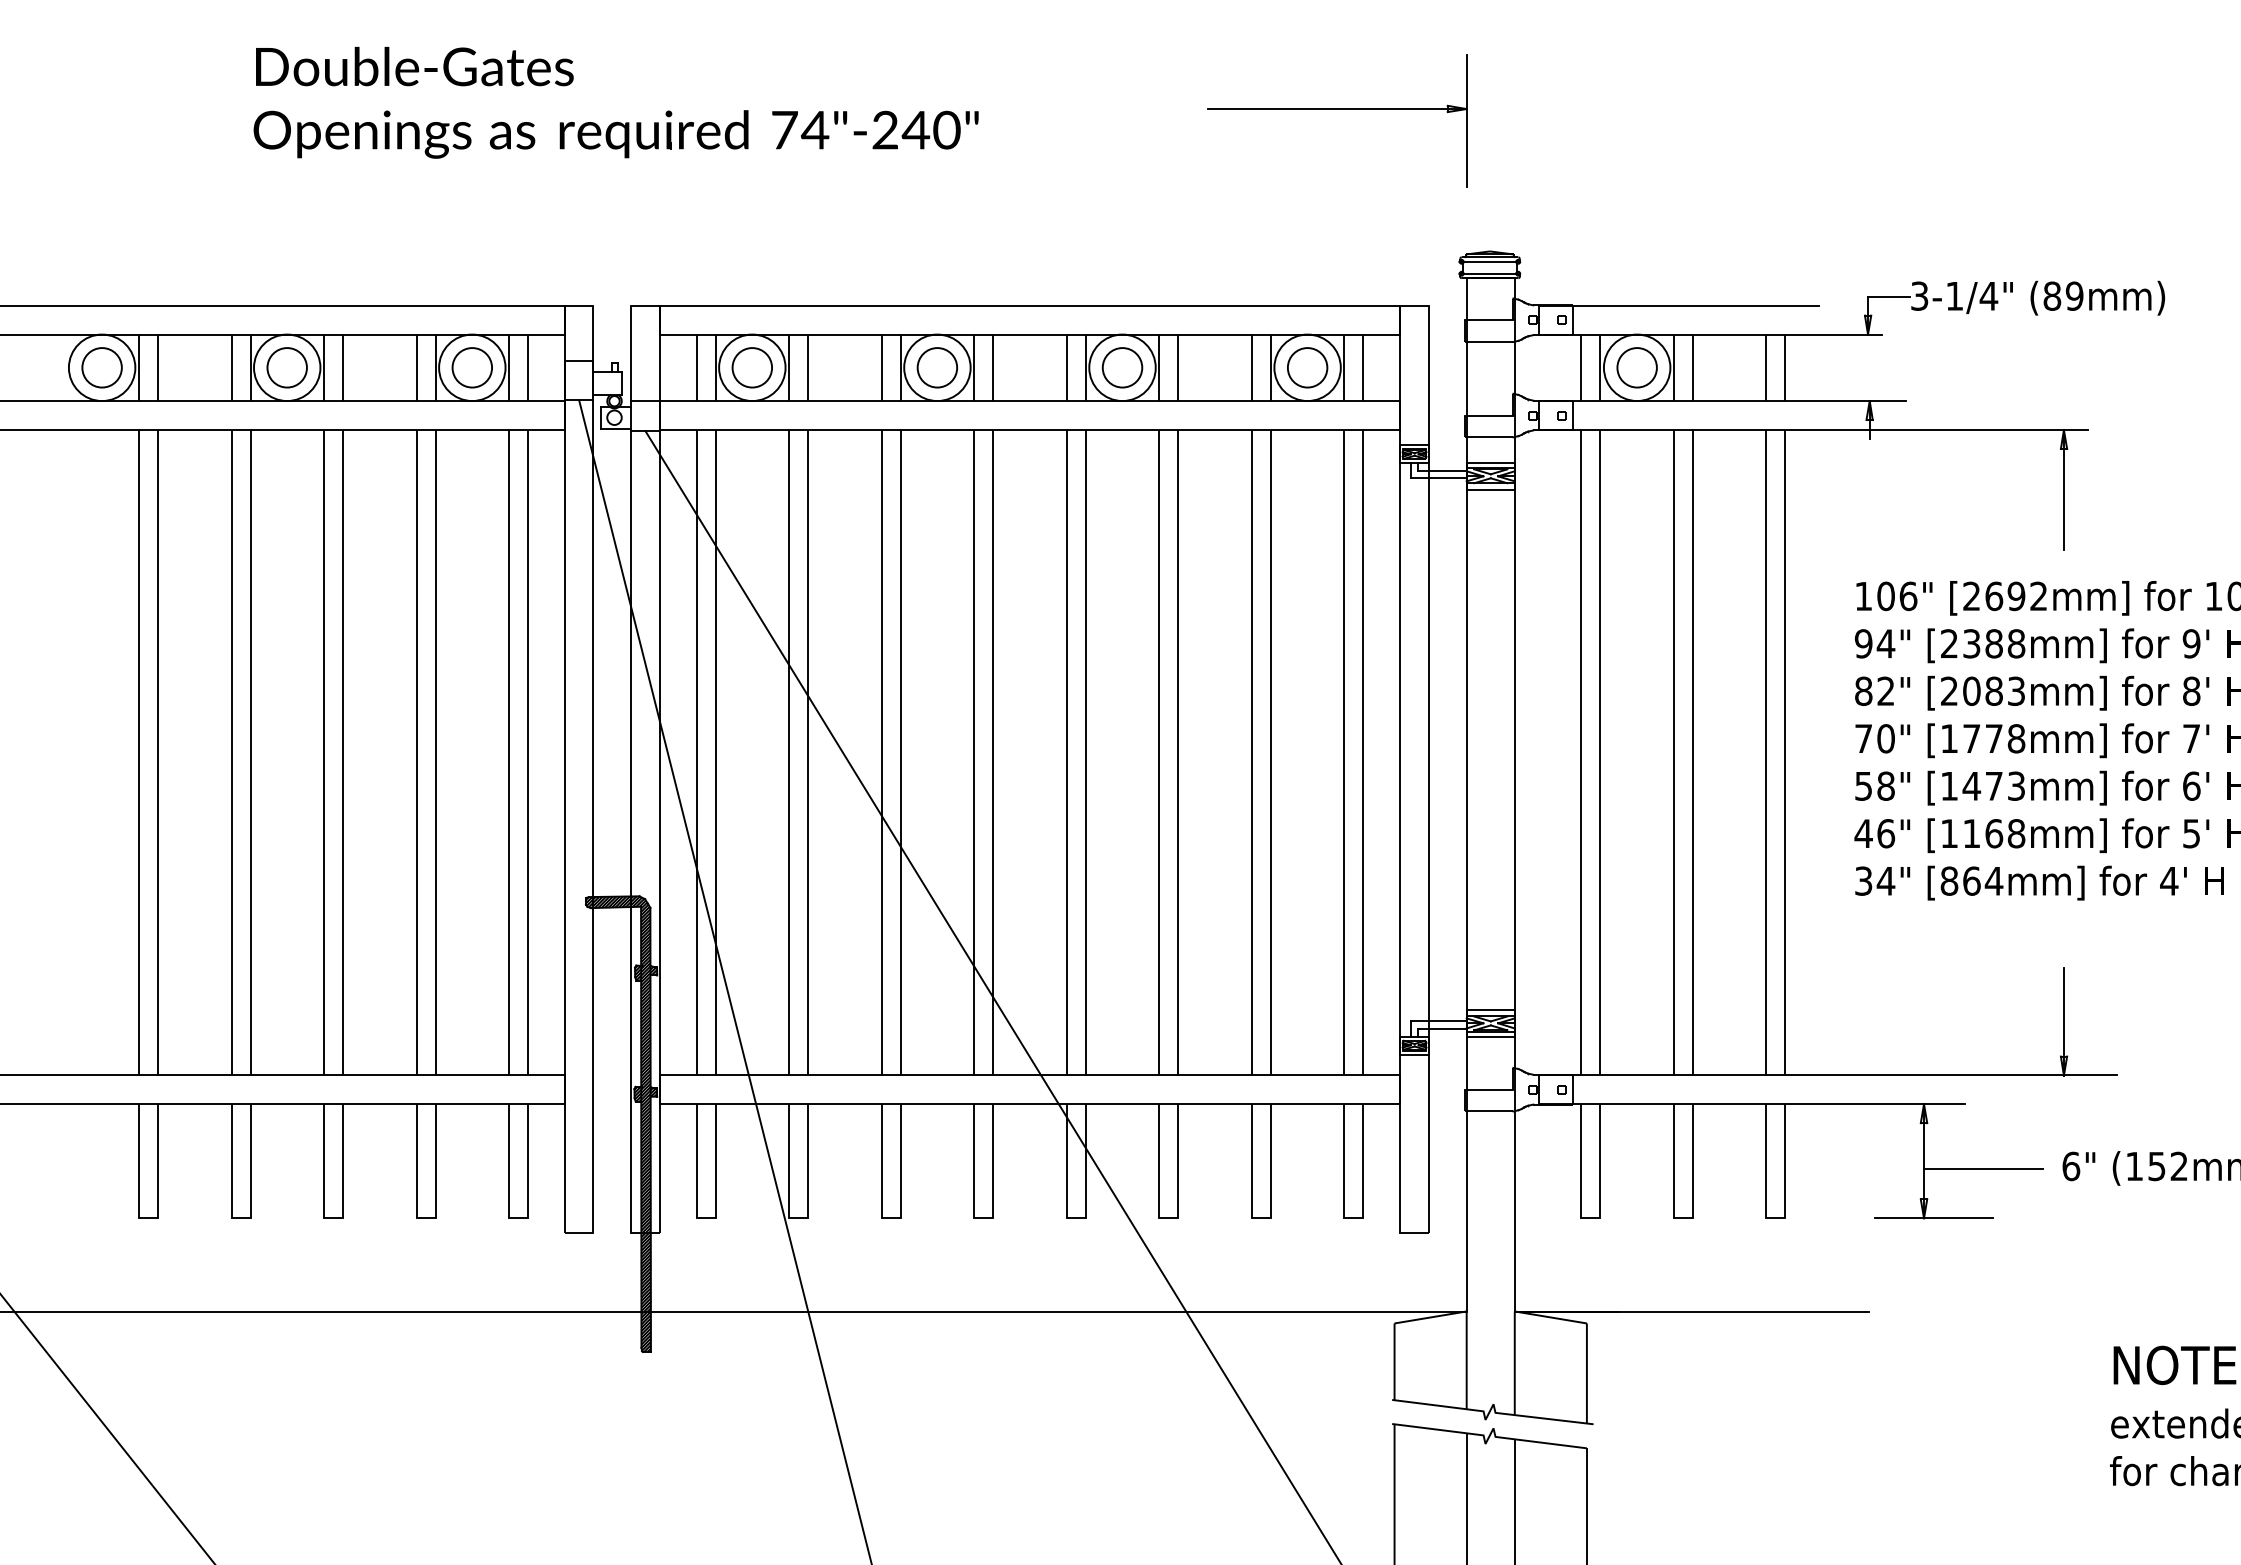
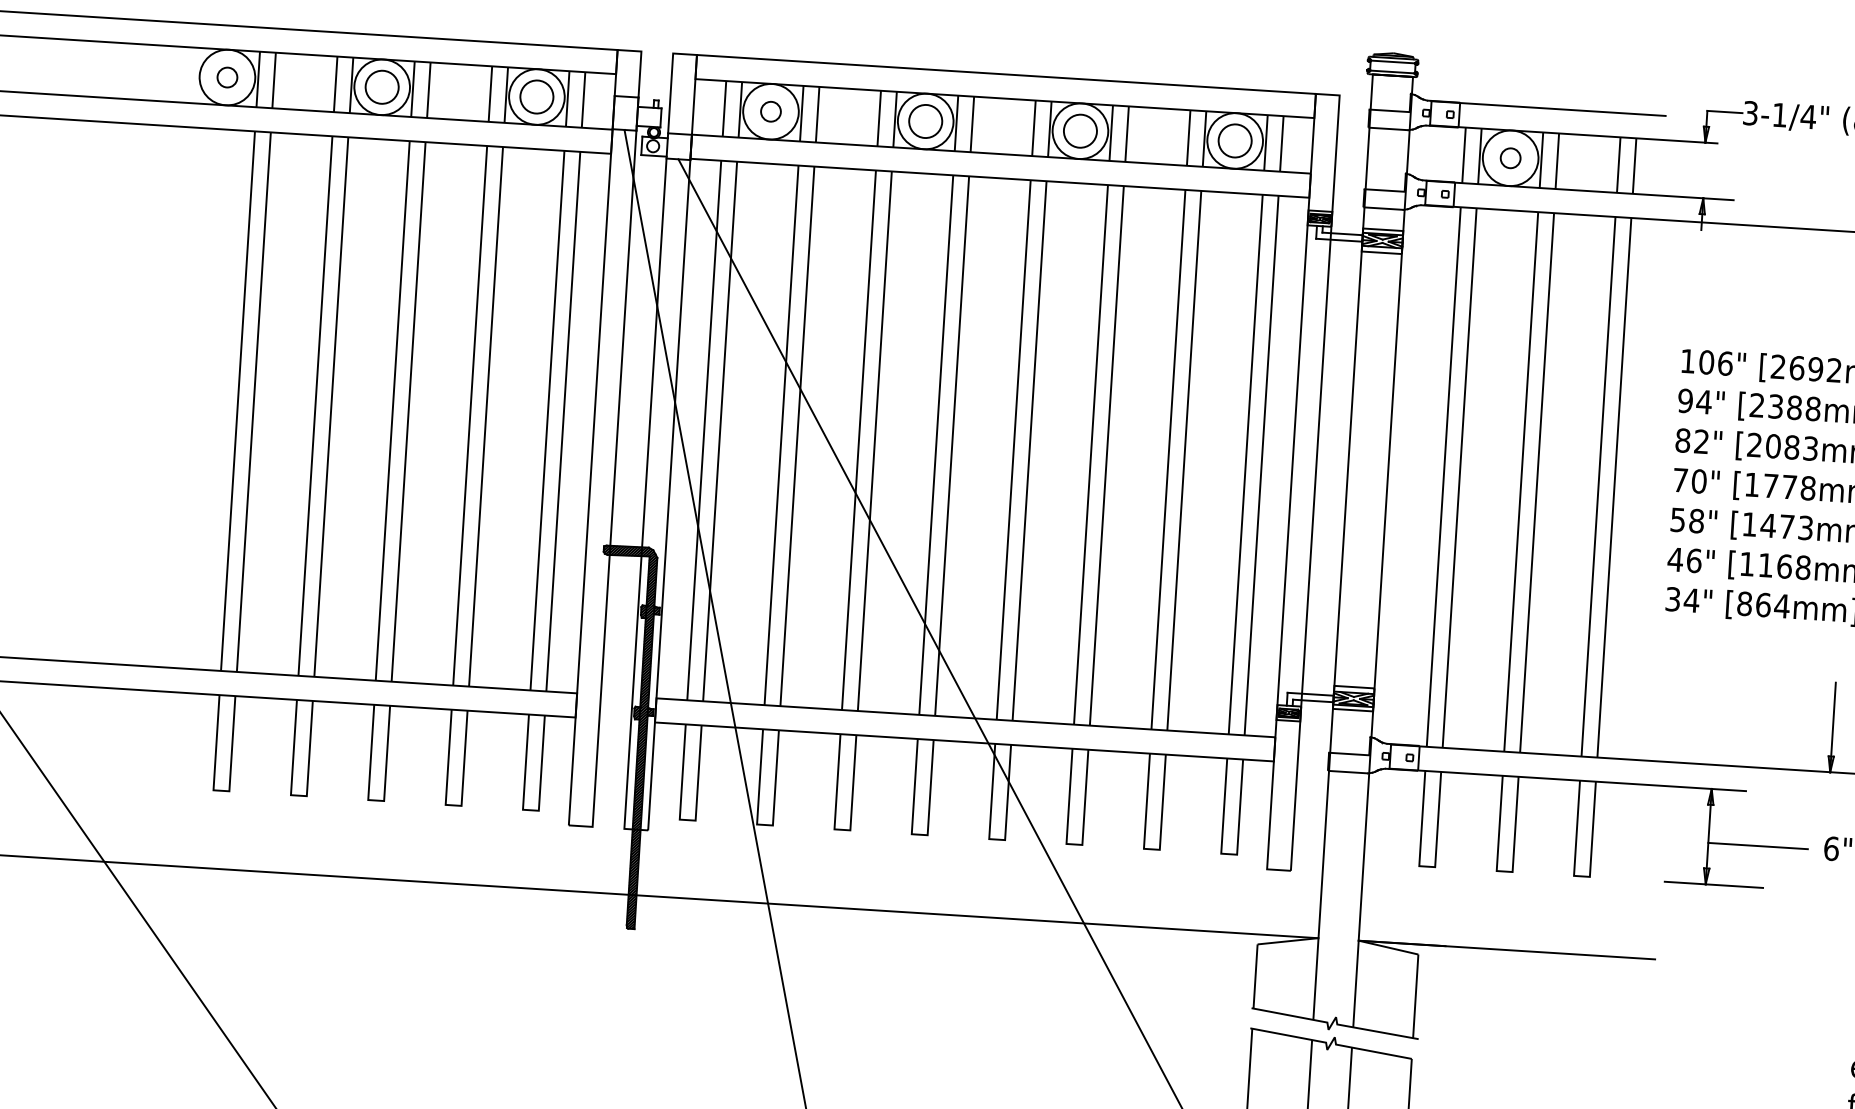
circle: (101, 367) -> (226, 77), size x0.6
circle: (752, 367) -> (771, 111), size x0.6
circle: (1636, 367) -> (1510, 158), size x0.6

